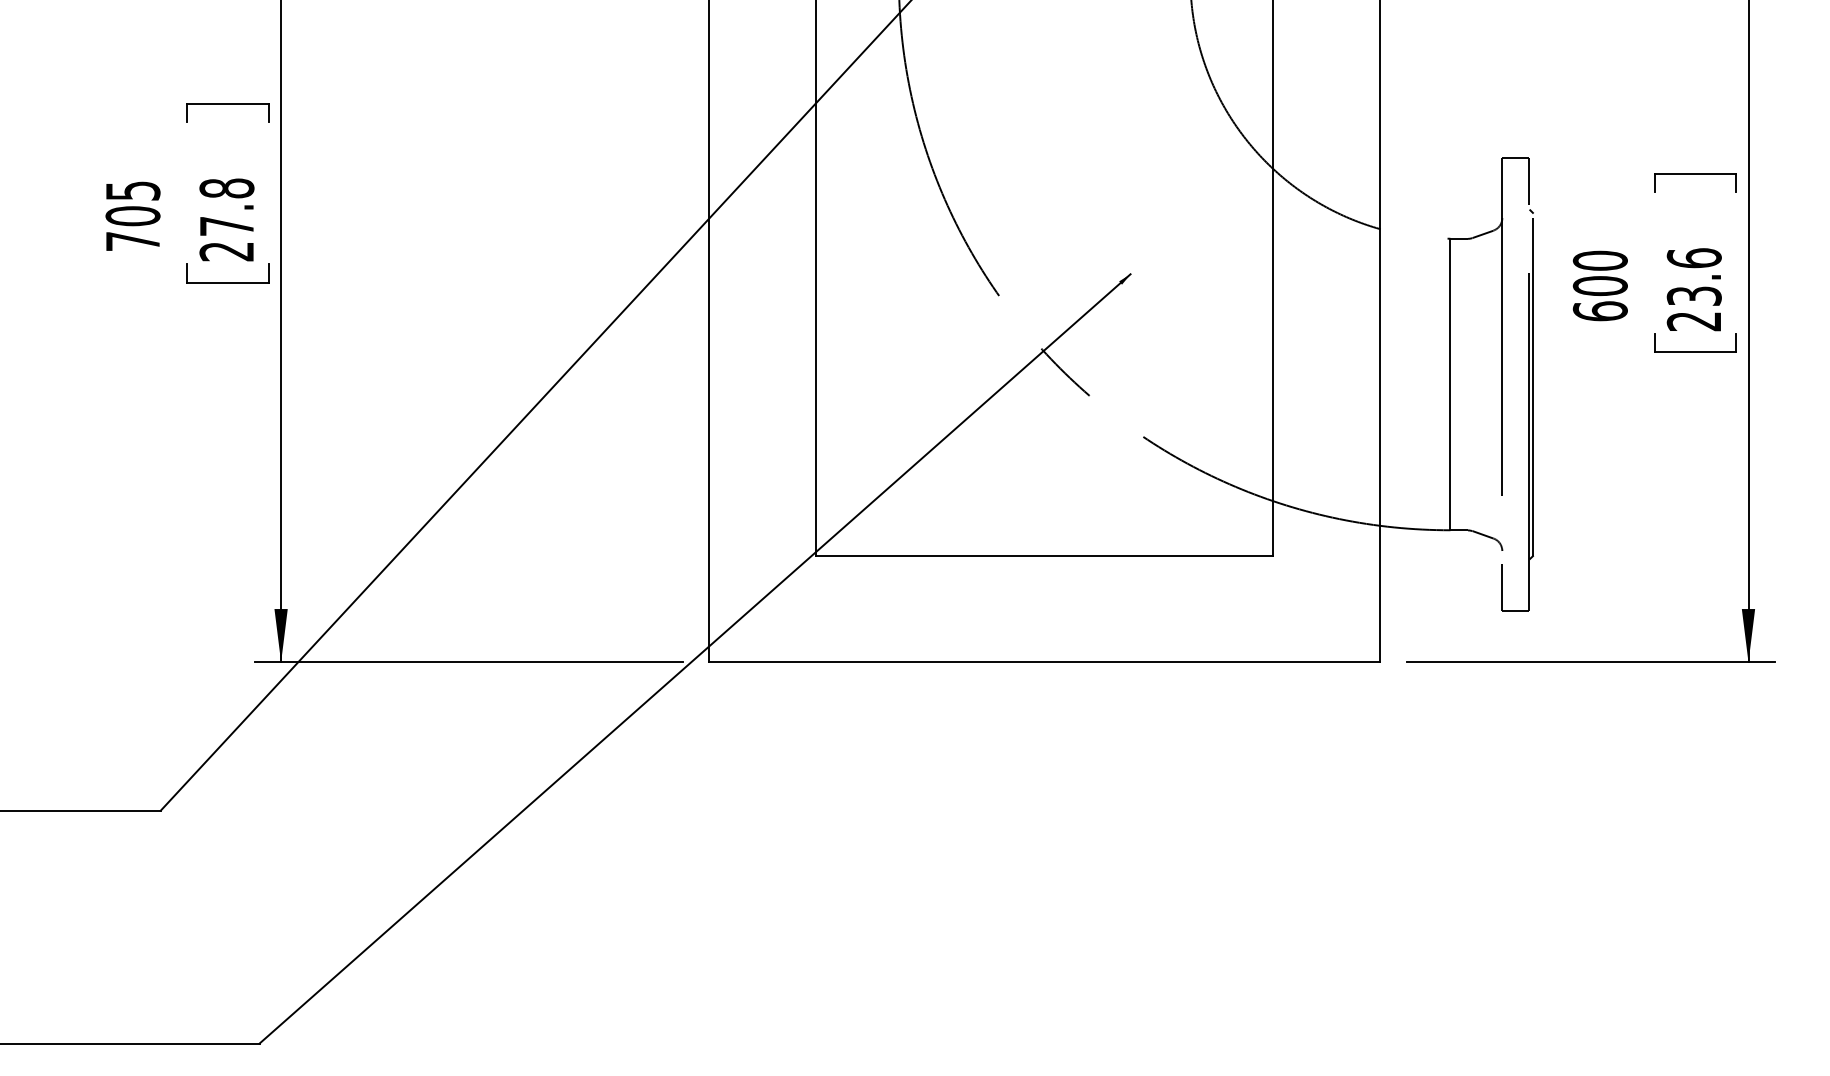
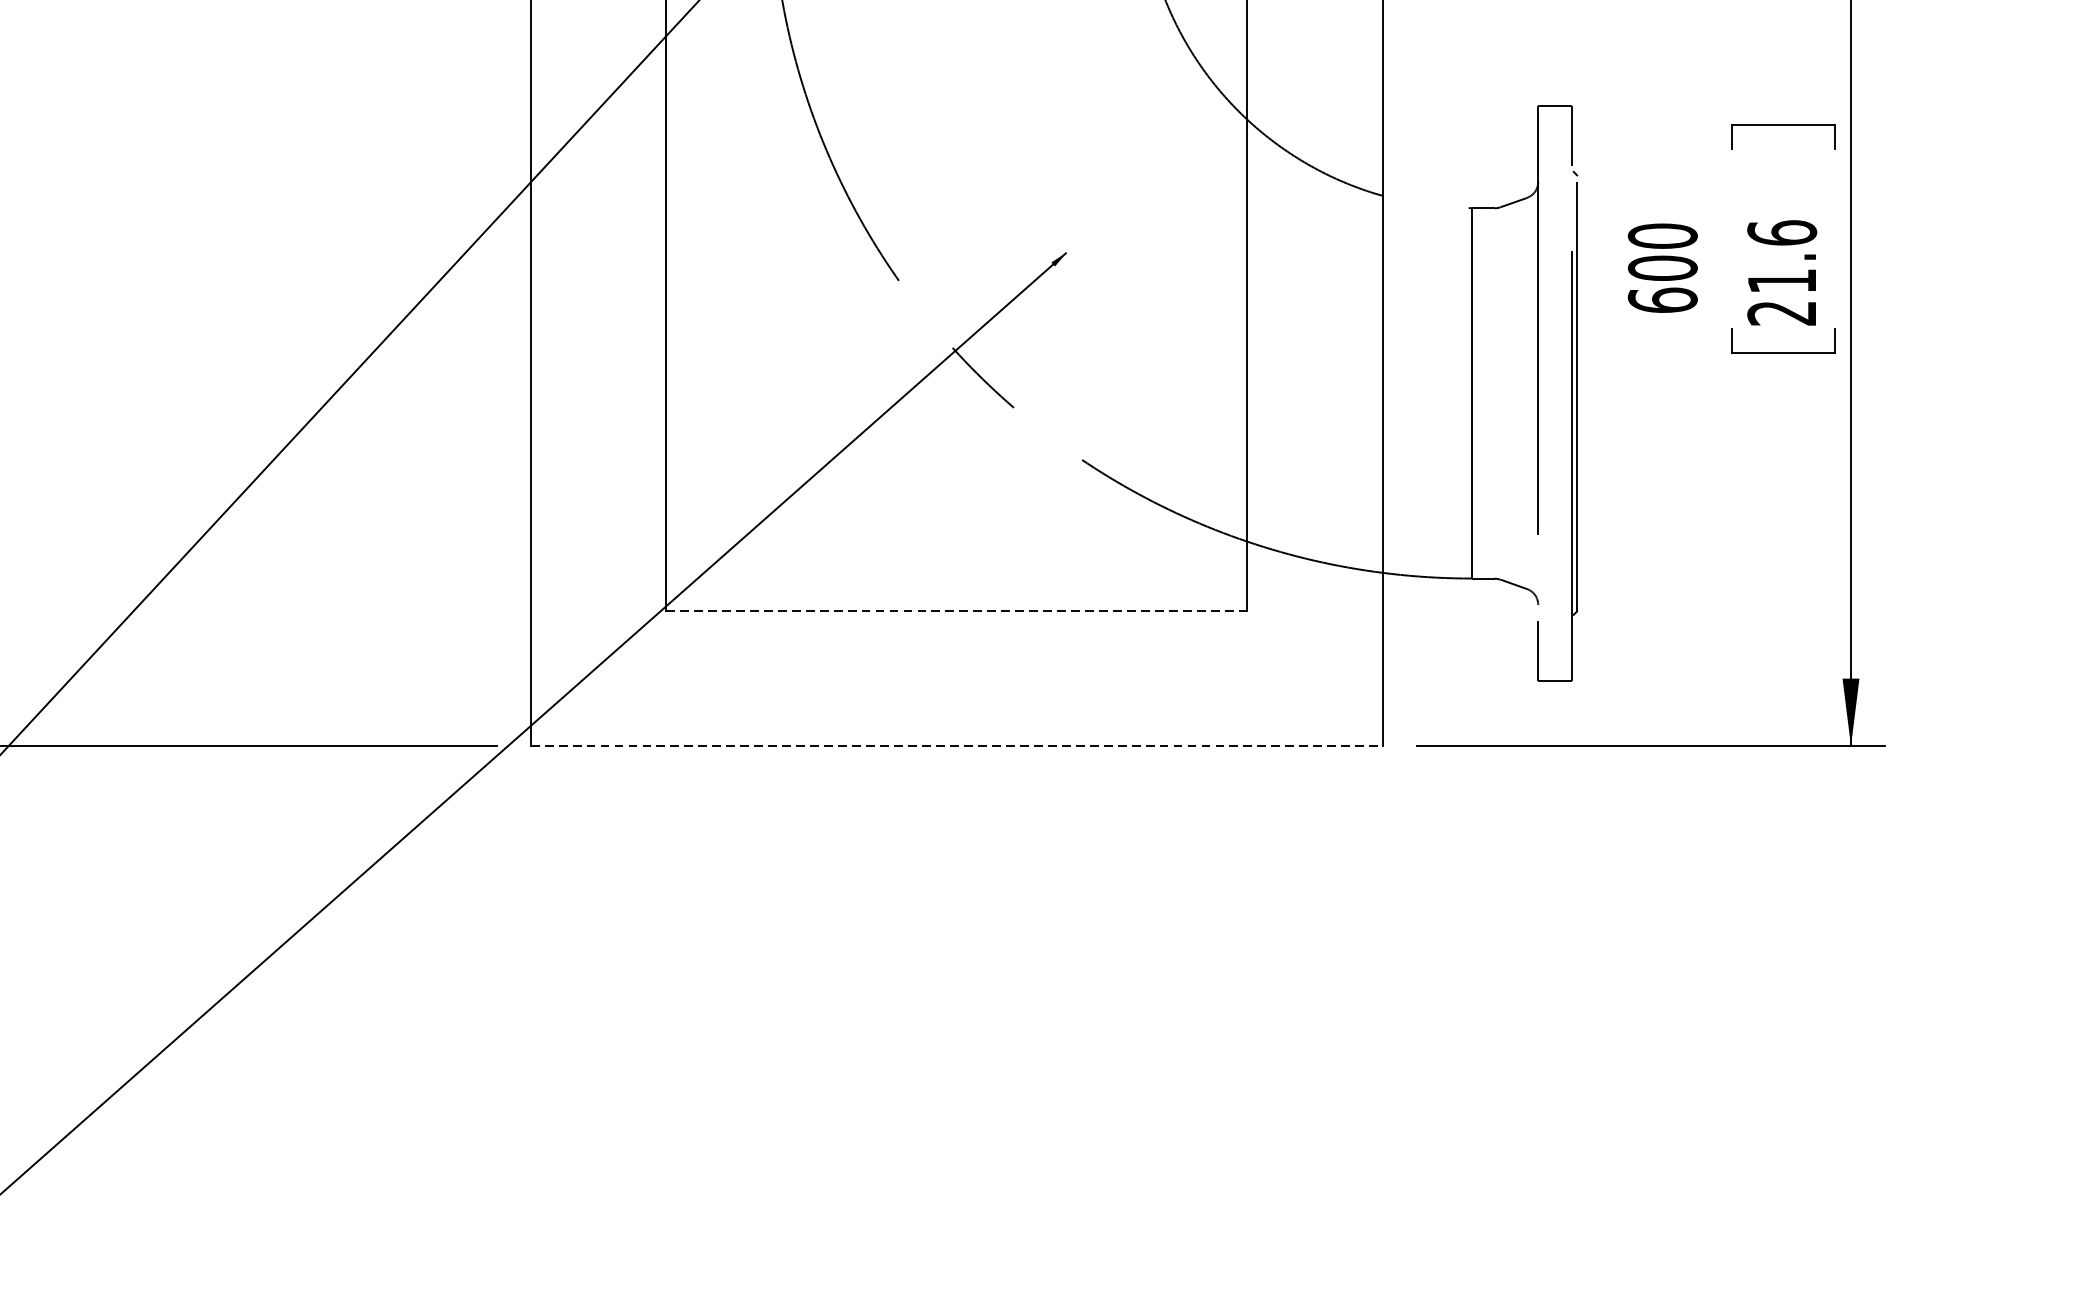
text: (1693, 295) -> (1781, 280), 23.6 -> 21.6
line: (1044, 555) -> (956, 610), solid -> dashed
line: (1045, 662) -> (957, 746), solid -> dashed

